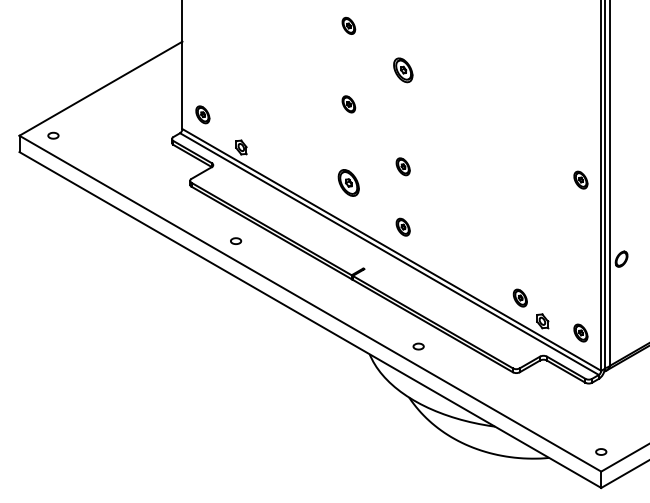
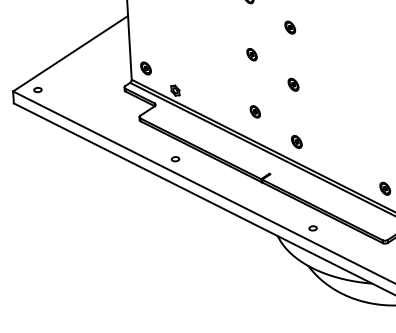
part: (402, 70) -> (289, 27), size x0.71
part: (402, 166) -> (292, 84), moved
part: (348, 182) -> (255, 111), size x0.62

